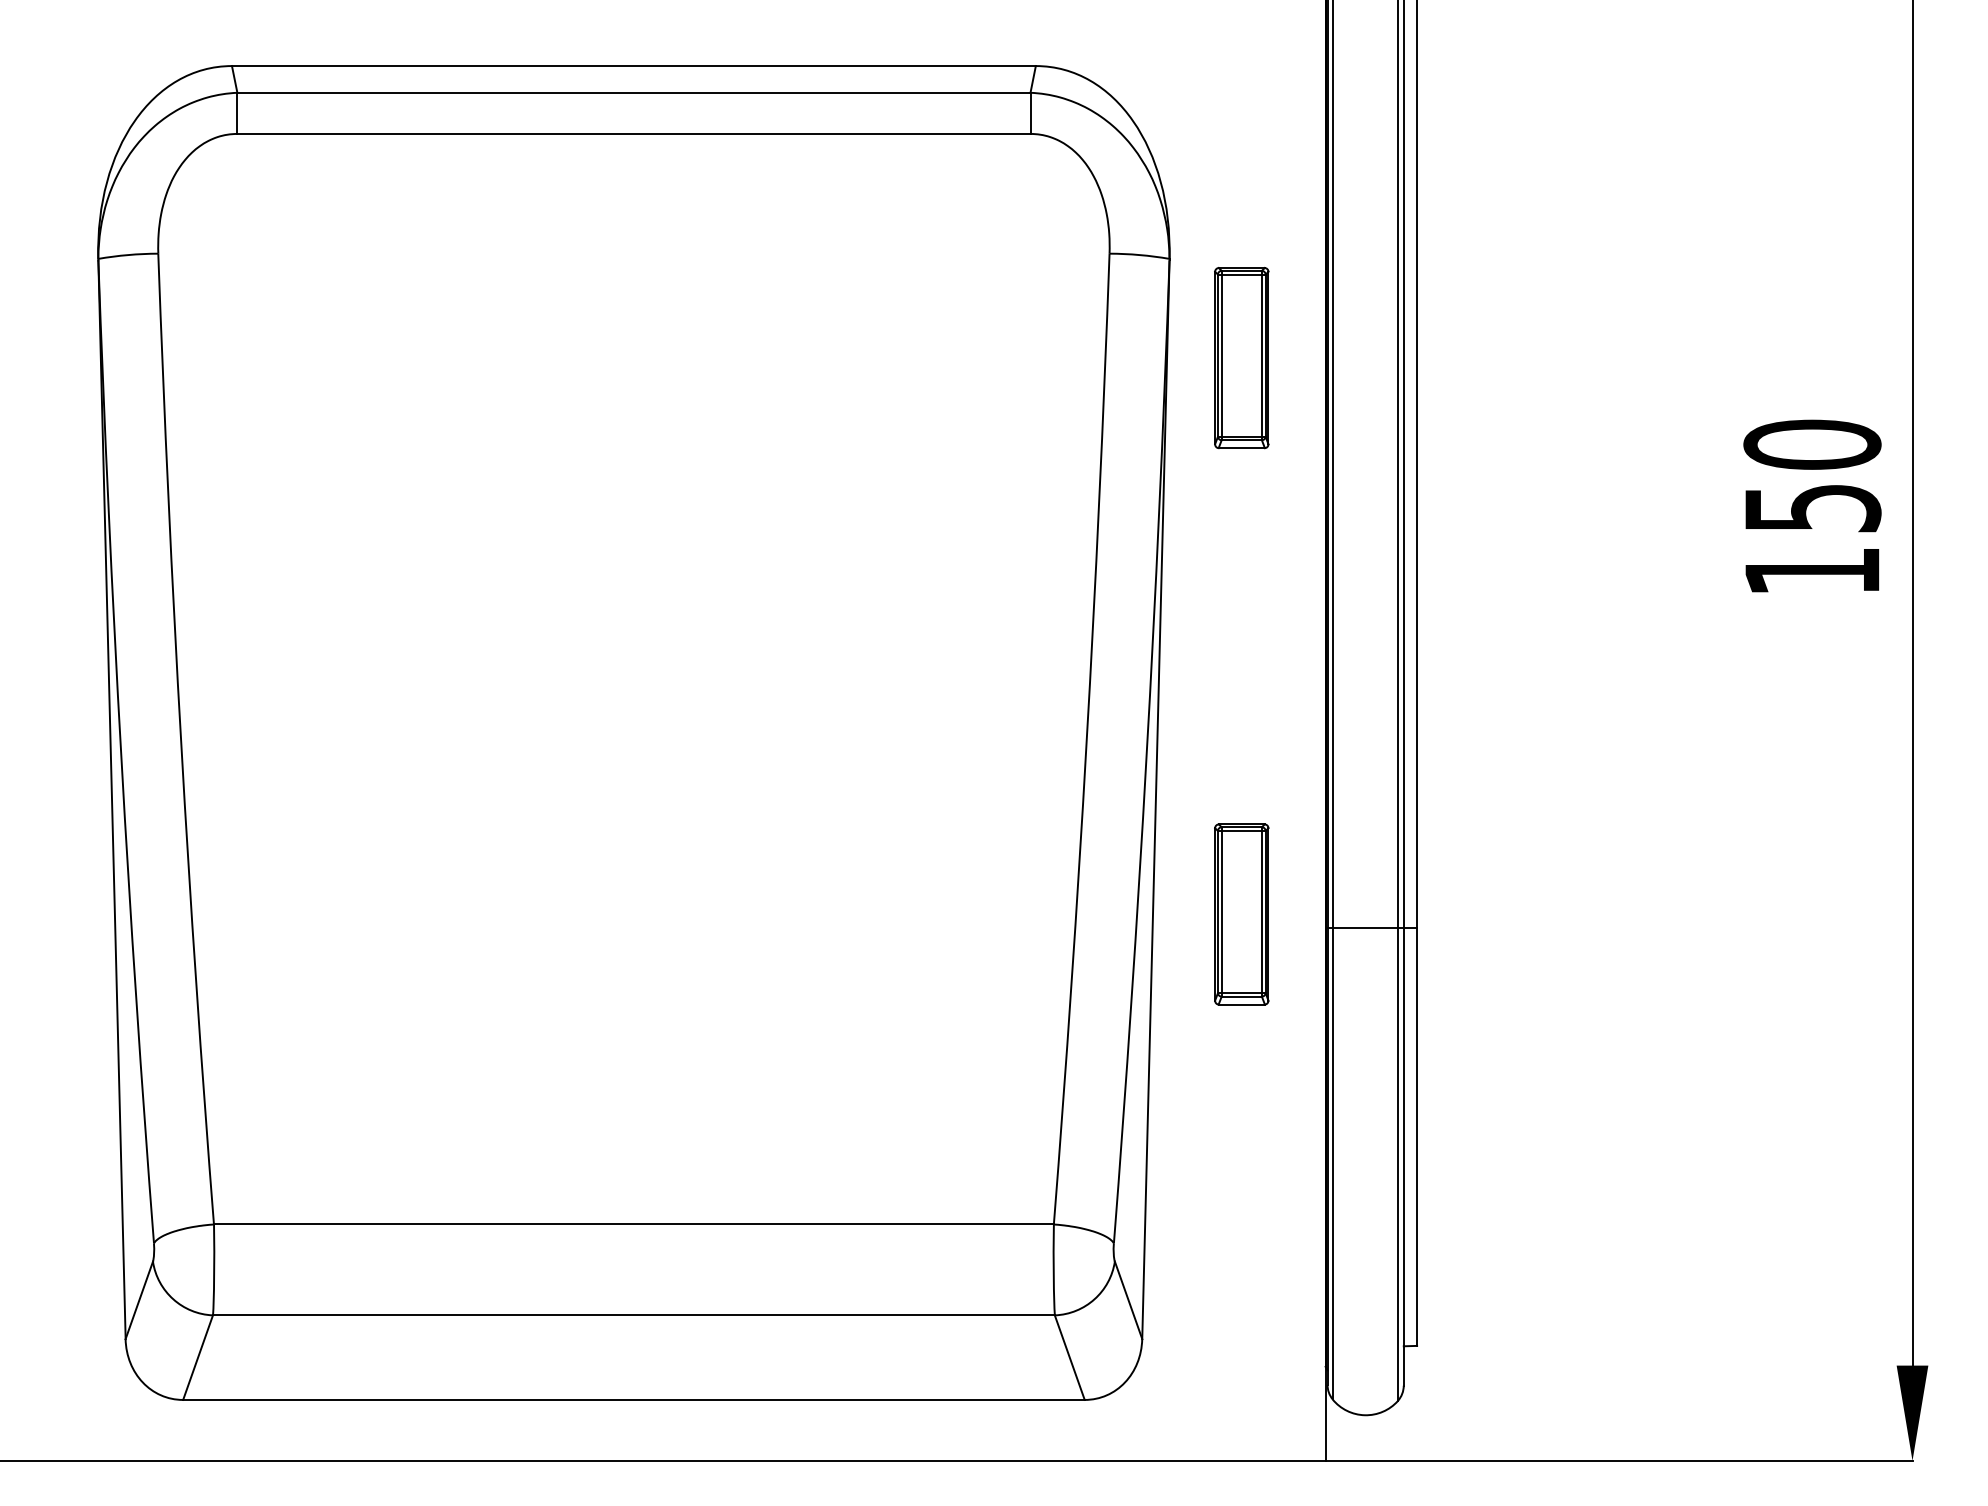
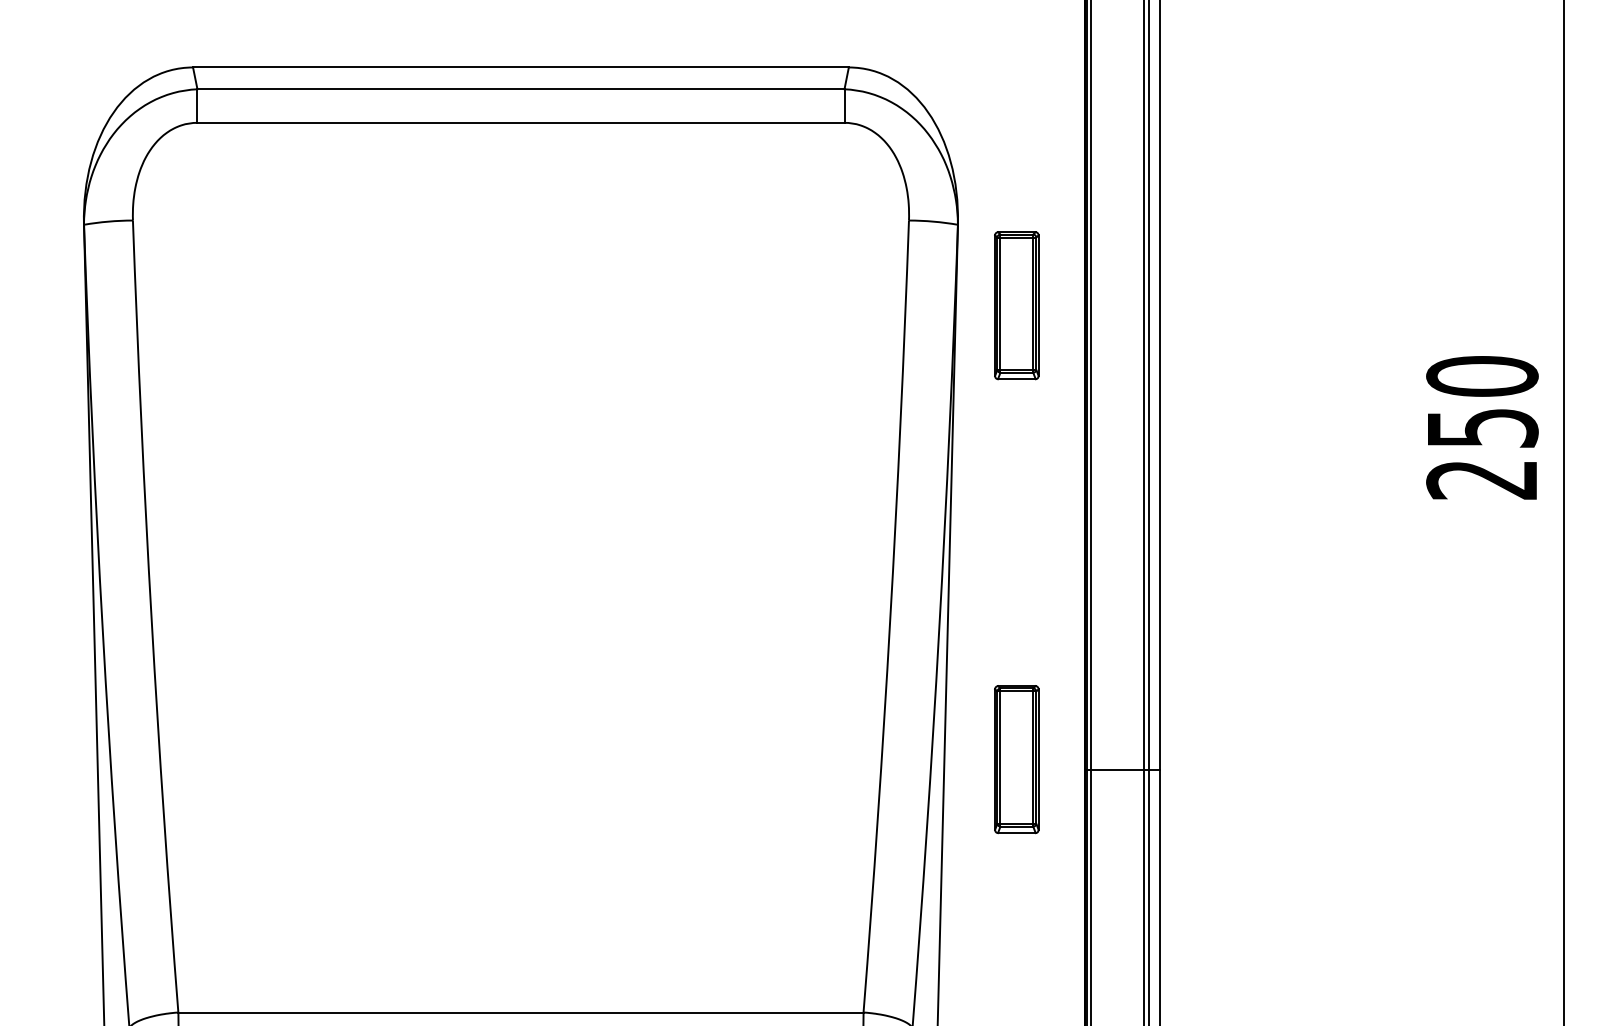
text: (1811, 572) -> (1481, 480), 150 -> 250

